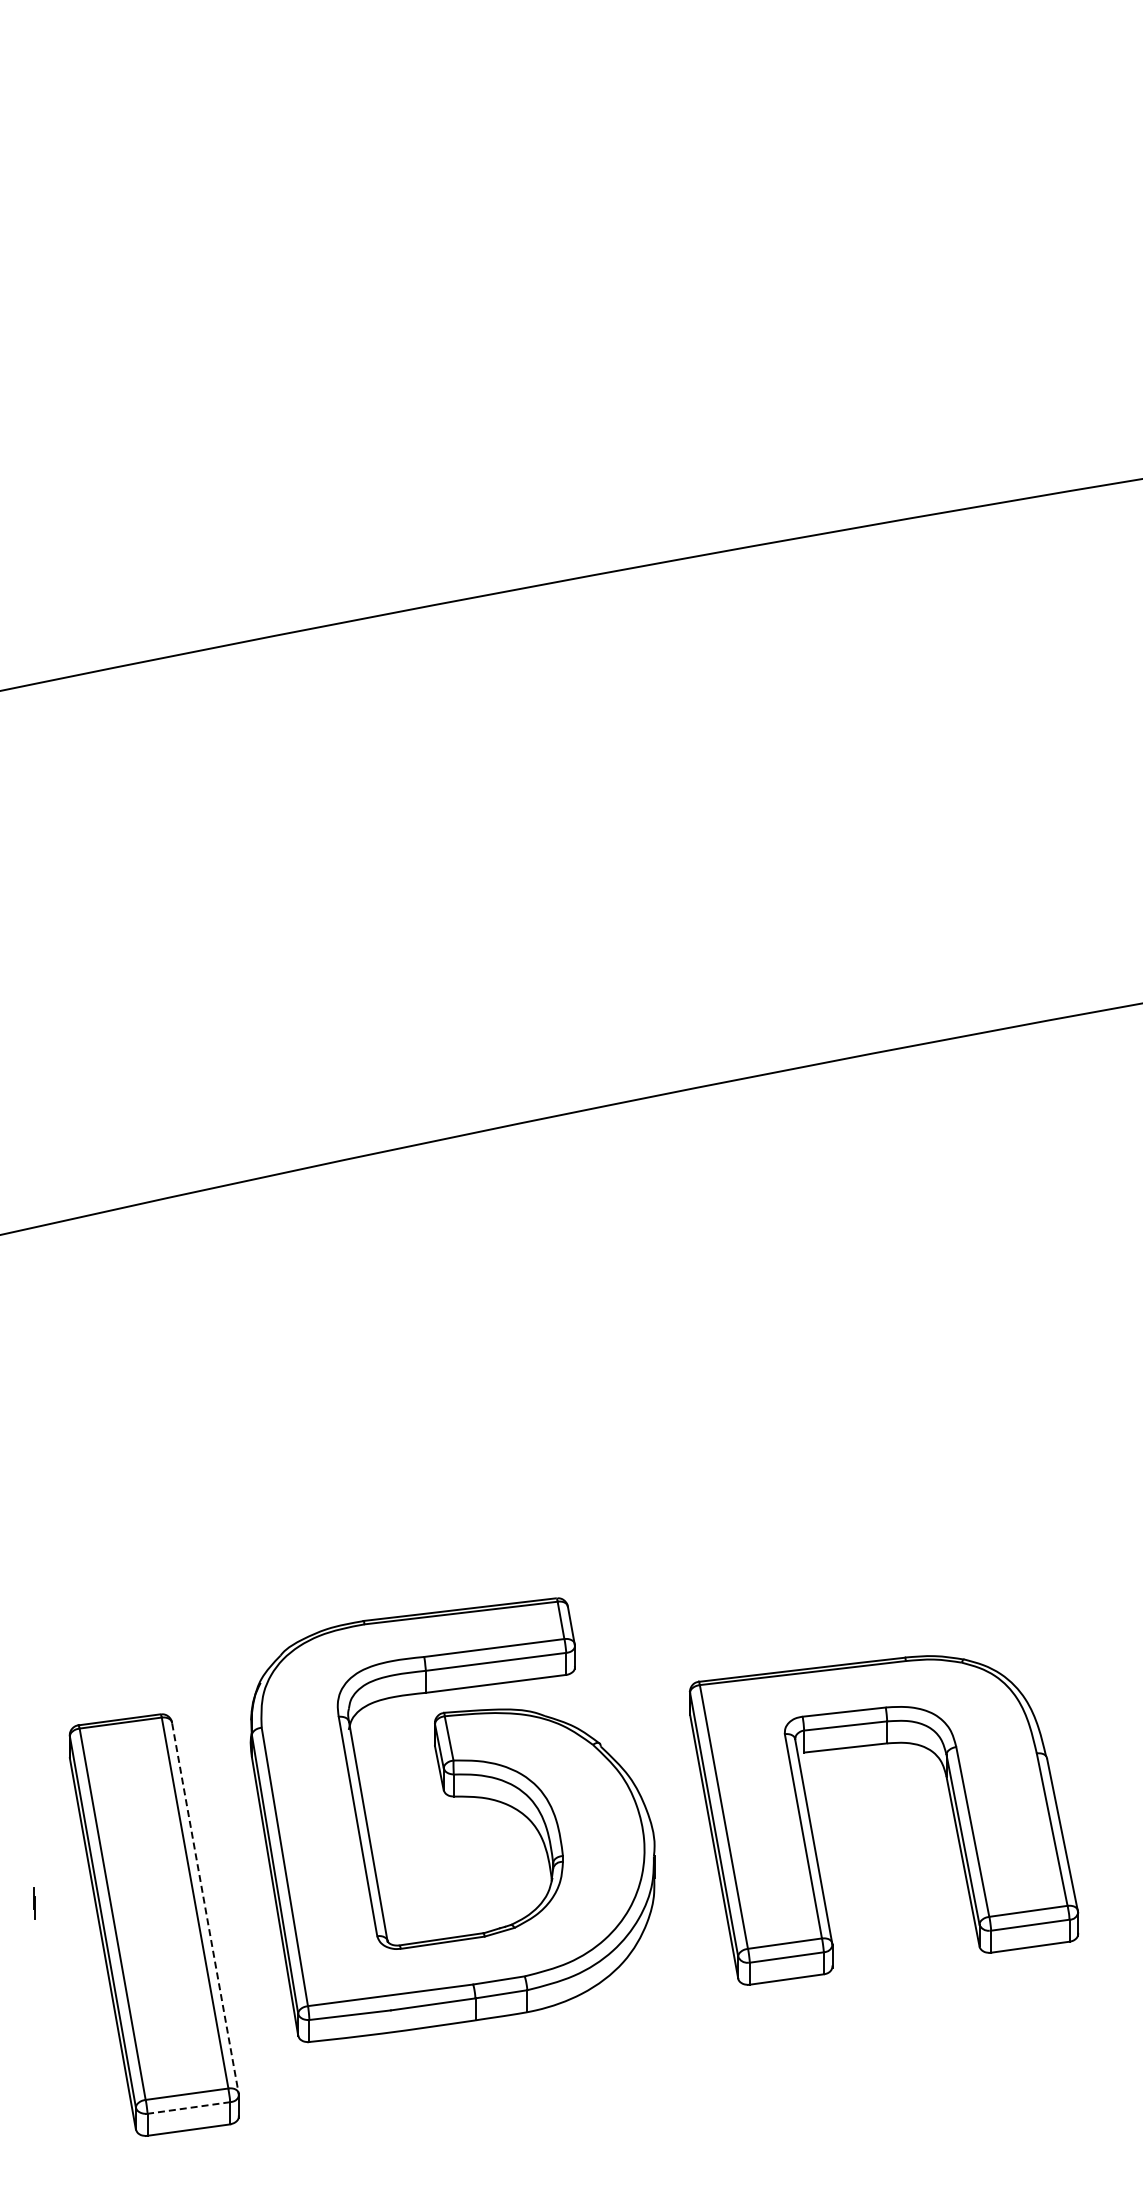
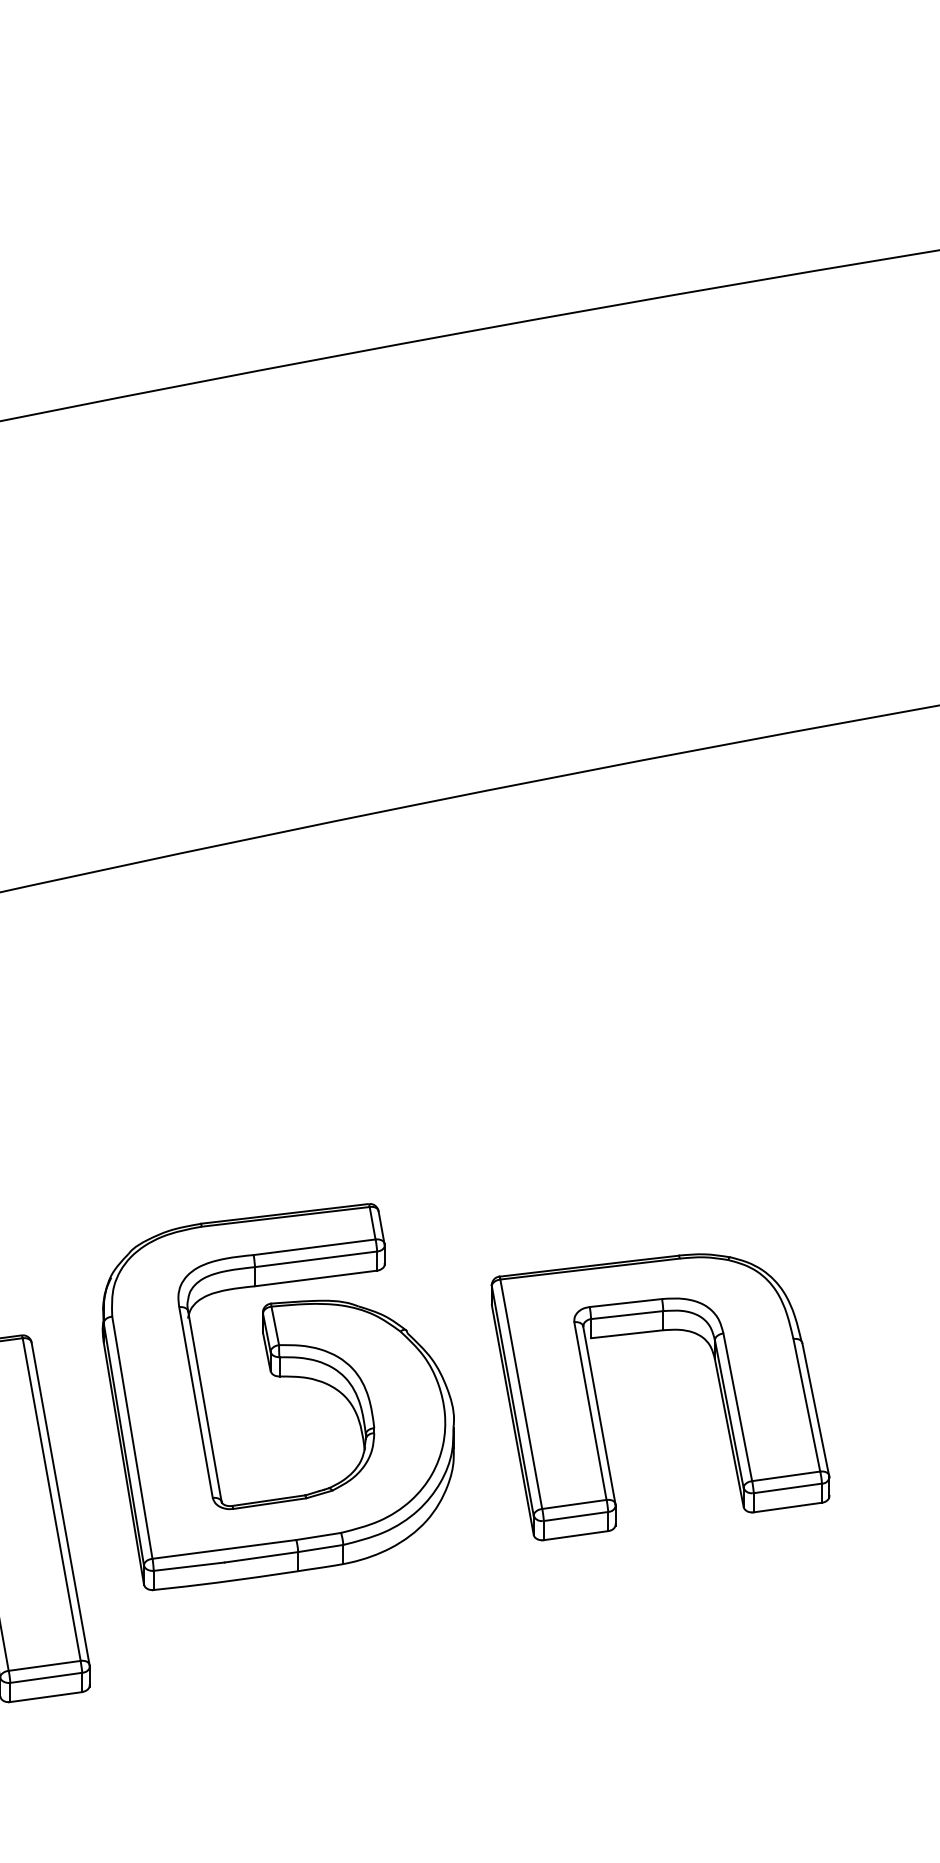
part: (452, 1797) -> (278, 1377), moved
part: (951, 1808) -> (719, 1386), moved
line: (205, 1909) -> (60, 1505), dashed -> solid
line: (188, 2107) -> (45, 1677), dashed -> solid

